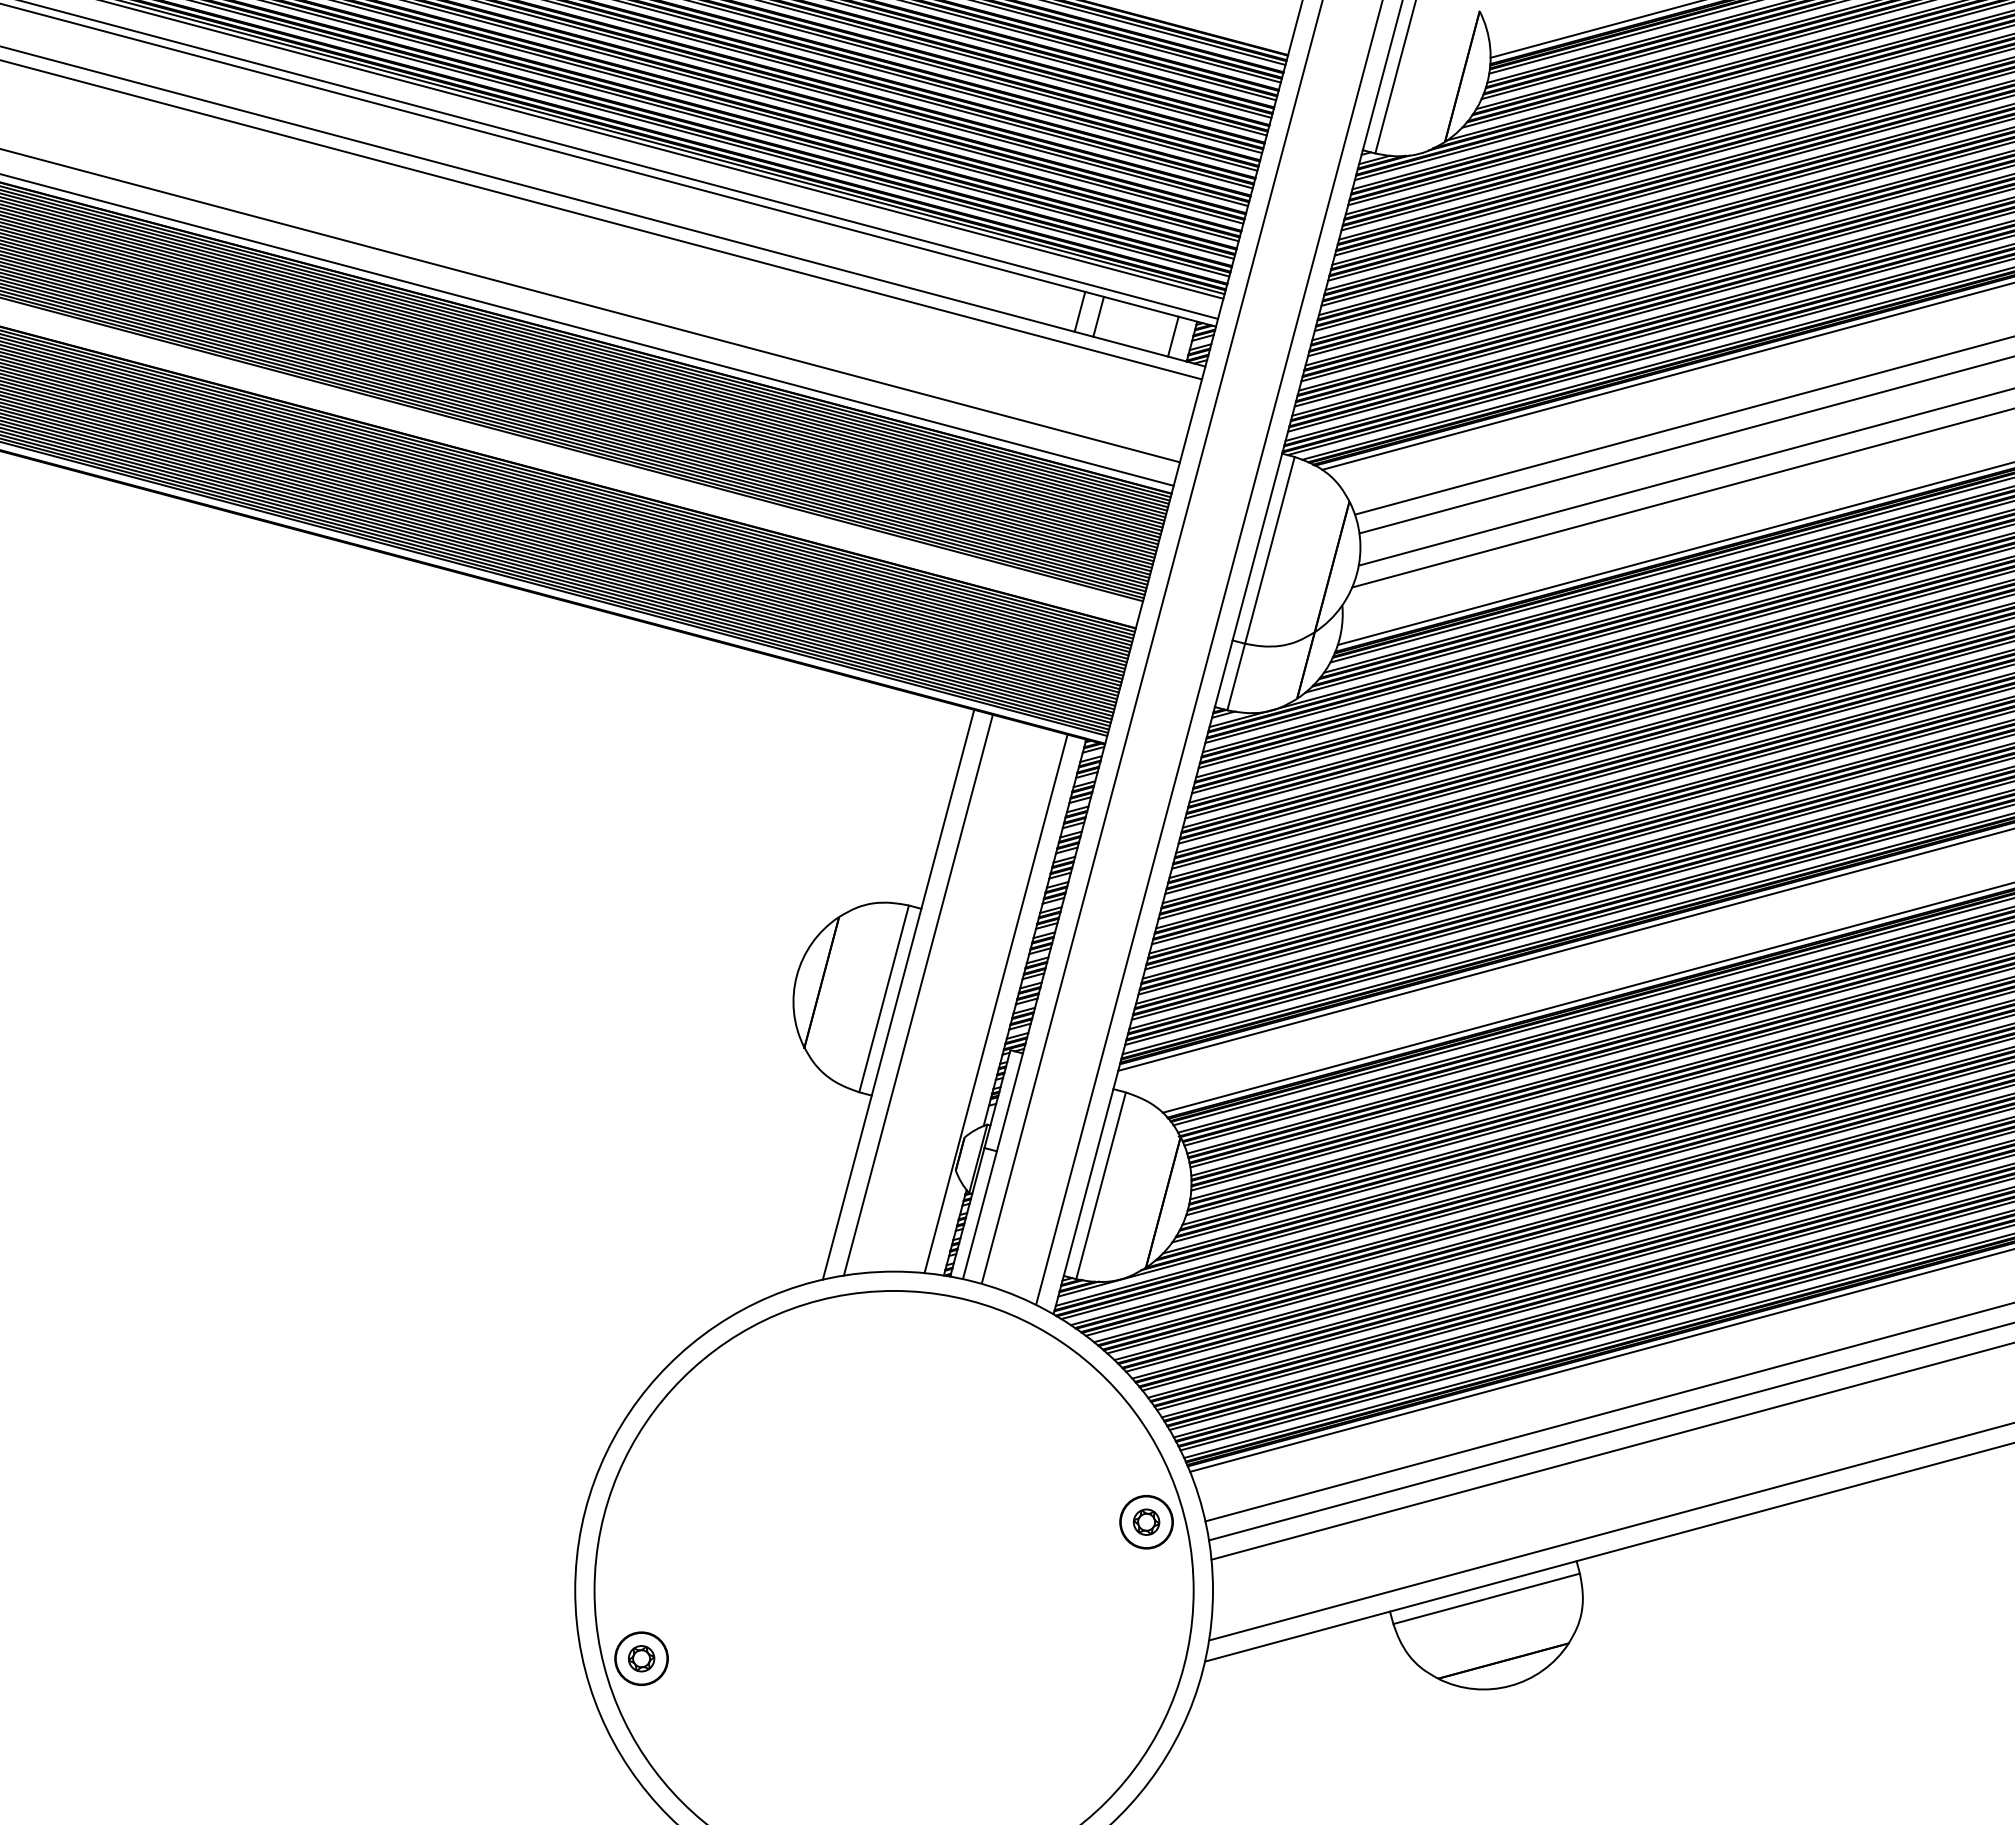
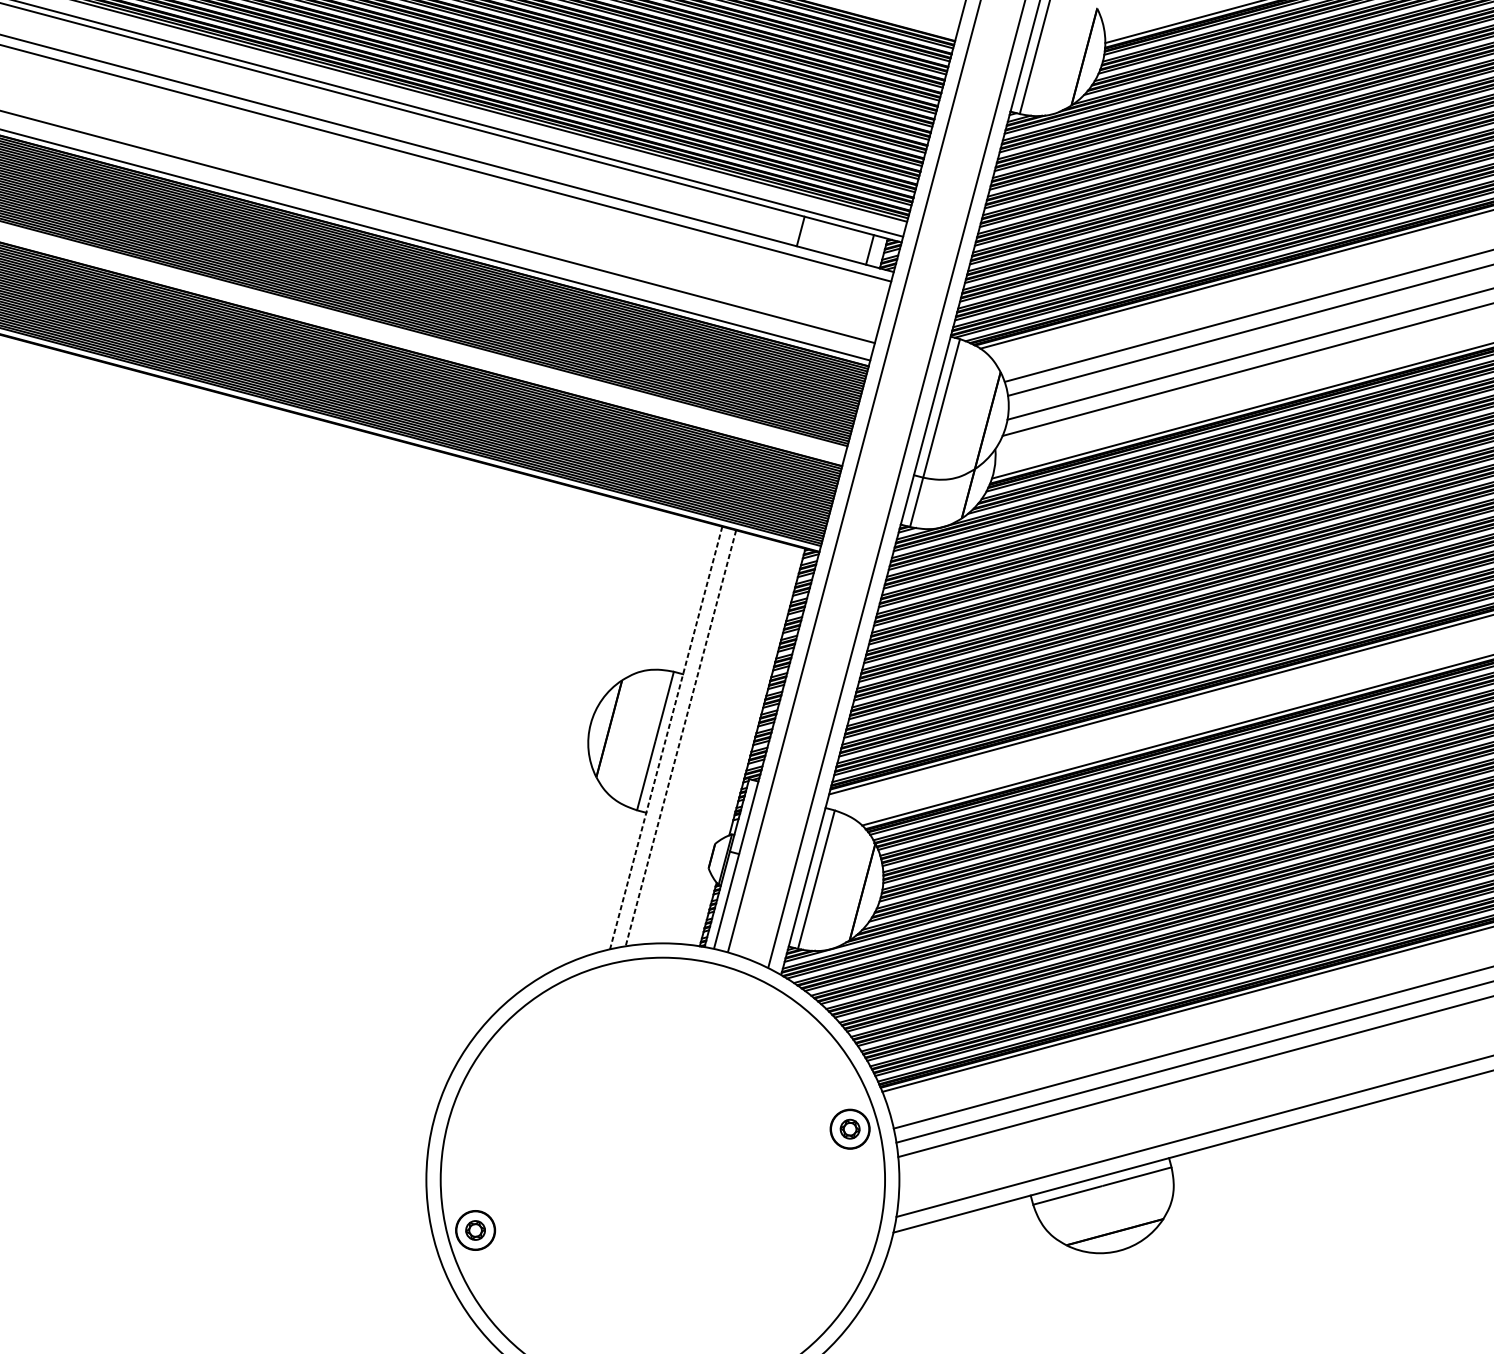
line: (1098, 316) -> (814, 234), removed
line: (898, 994) -> (666, 737), solid -> dashed
line: (918, 995) -> (680, 738), solid -> dashed
line: (995, 1003) -> (738, 744), removed

